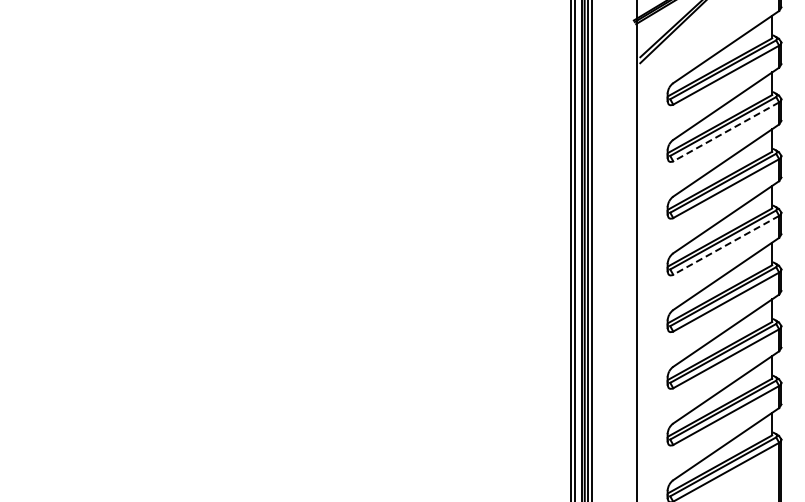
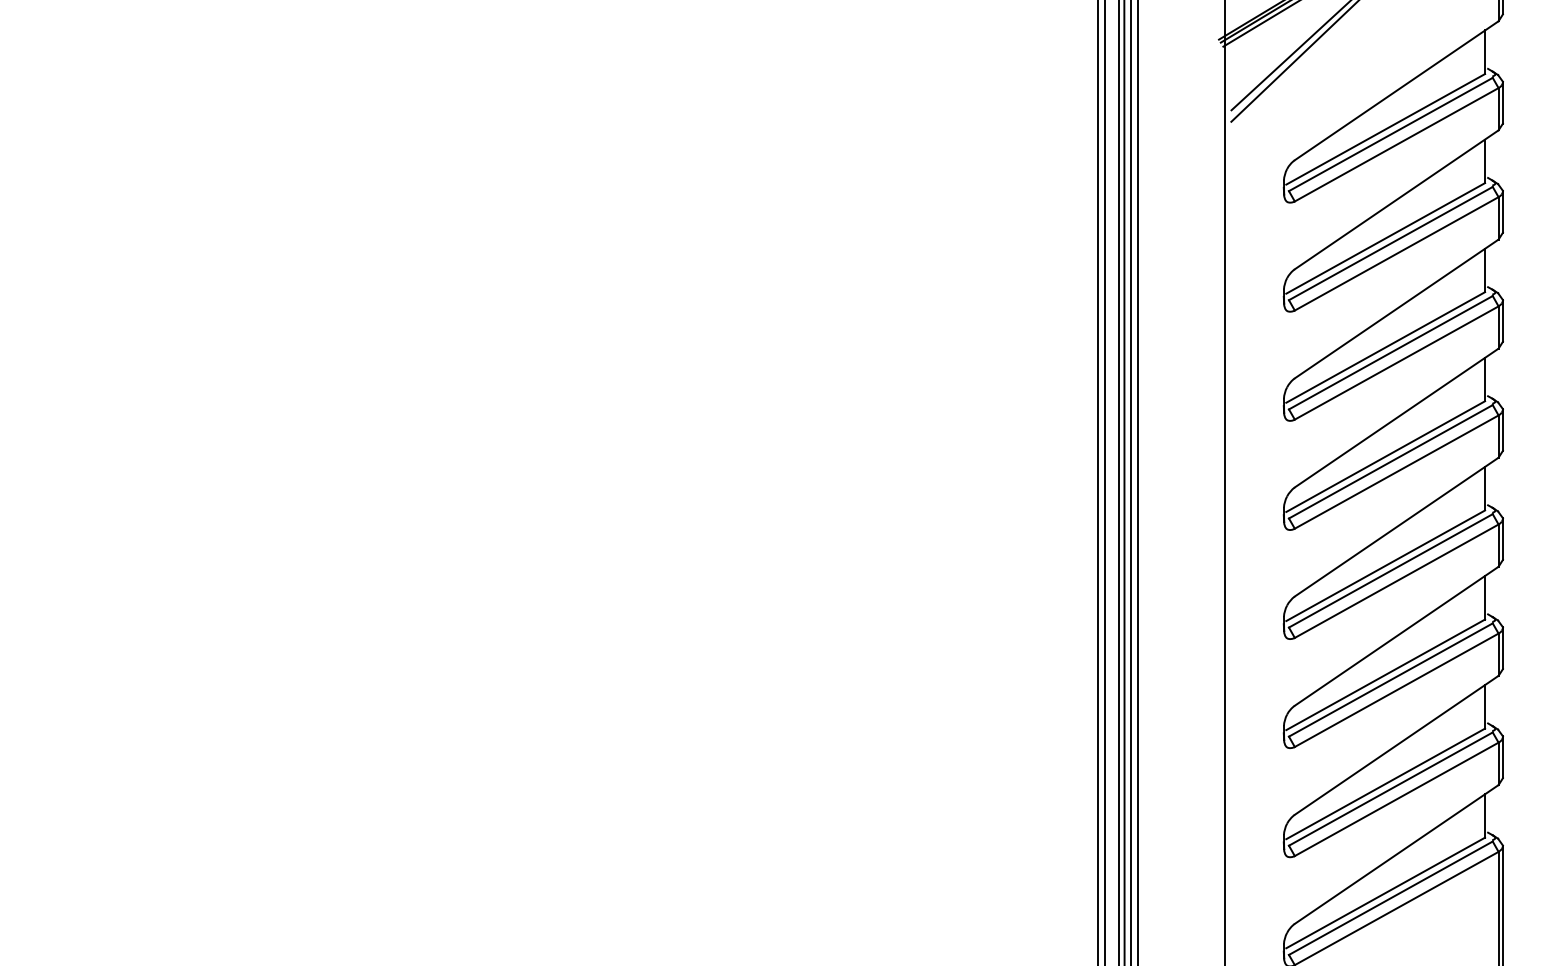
line: (726, 131) -> (1397, 253), dashed -> solid
line: (726, 245) -> (1397, 472), dashed -> solid

